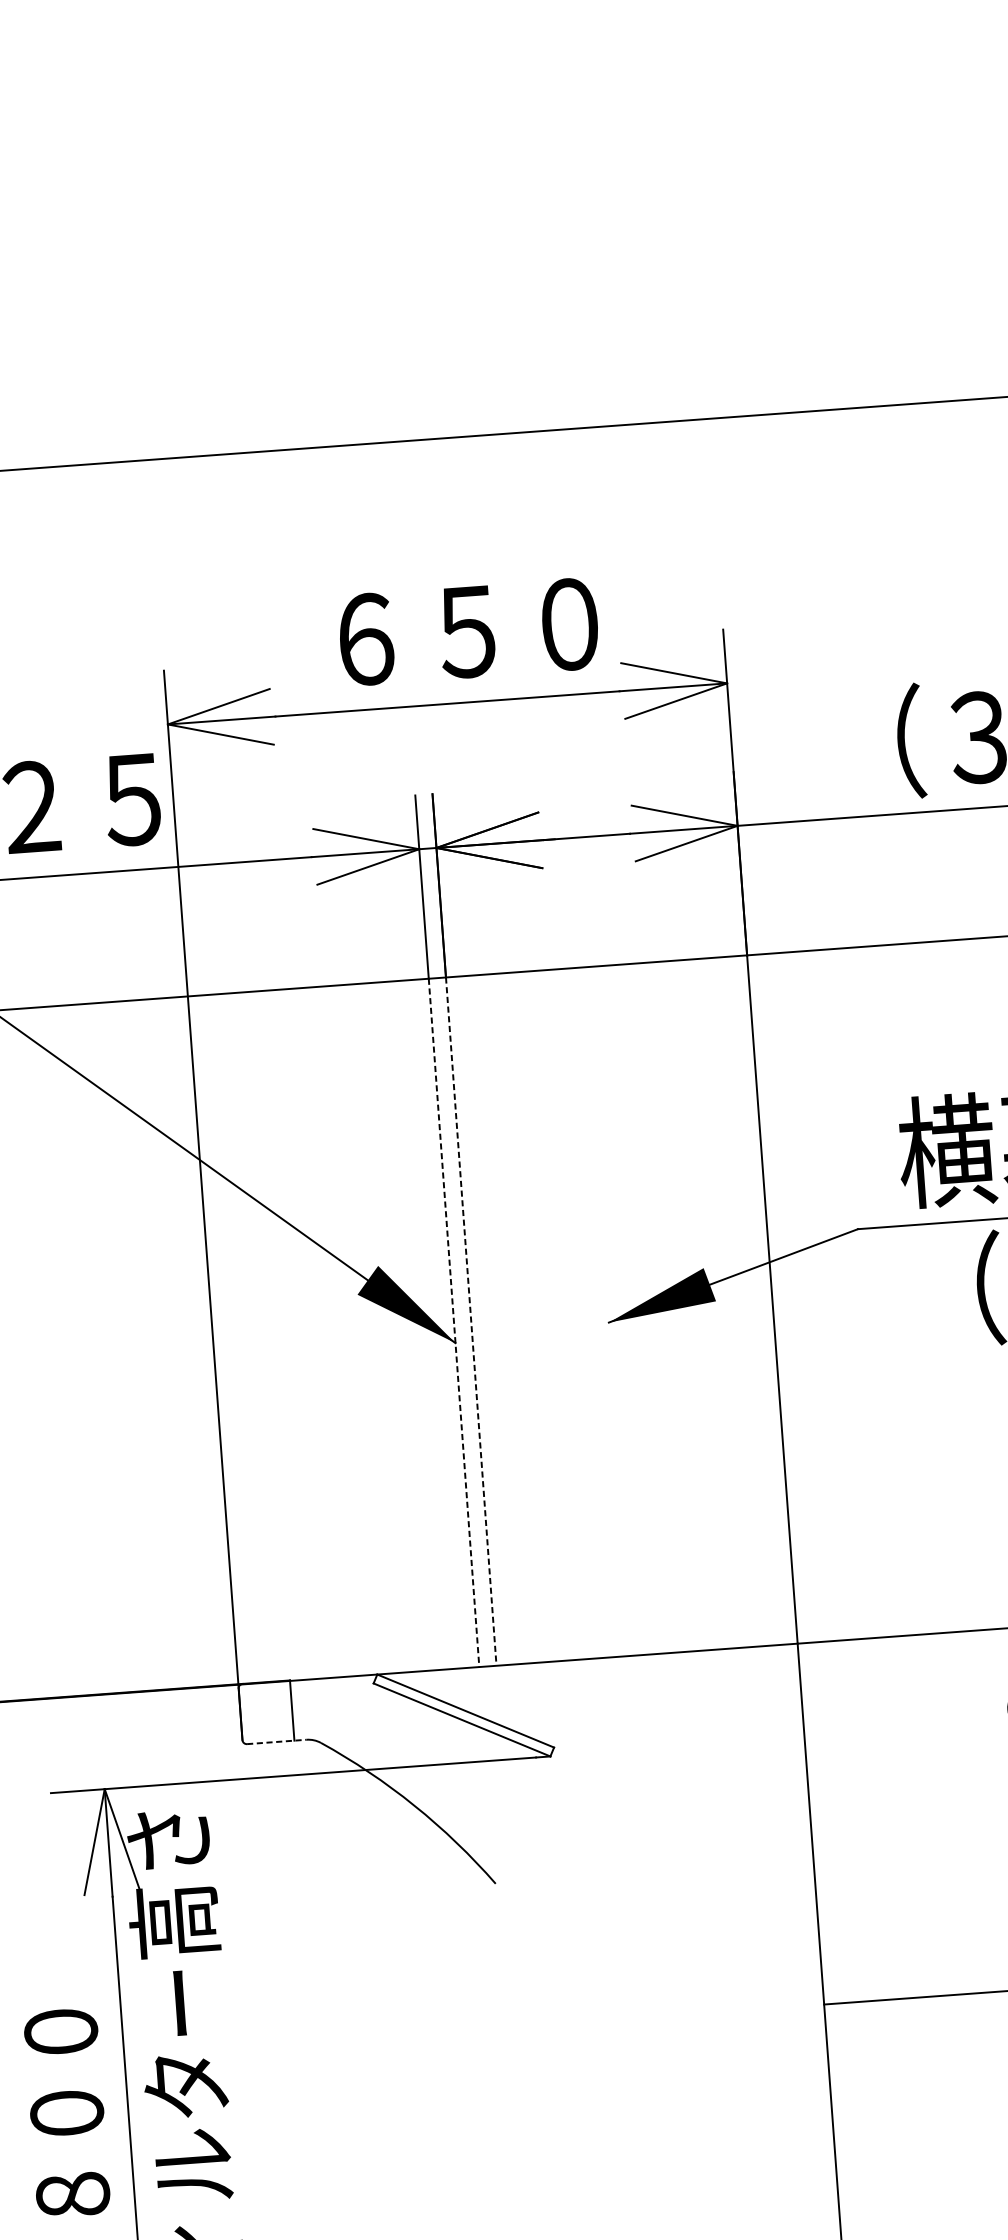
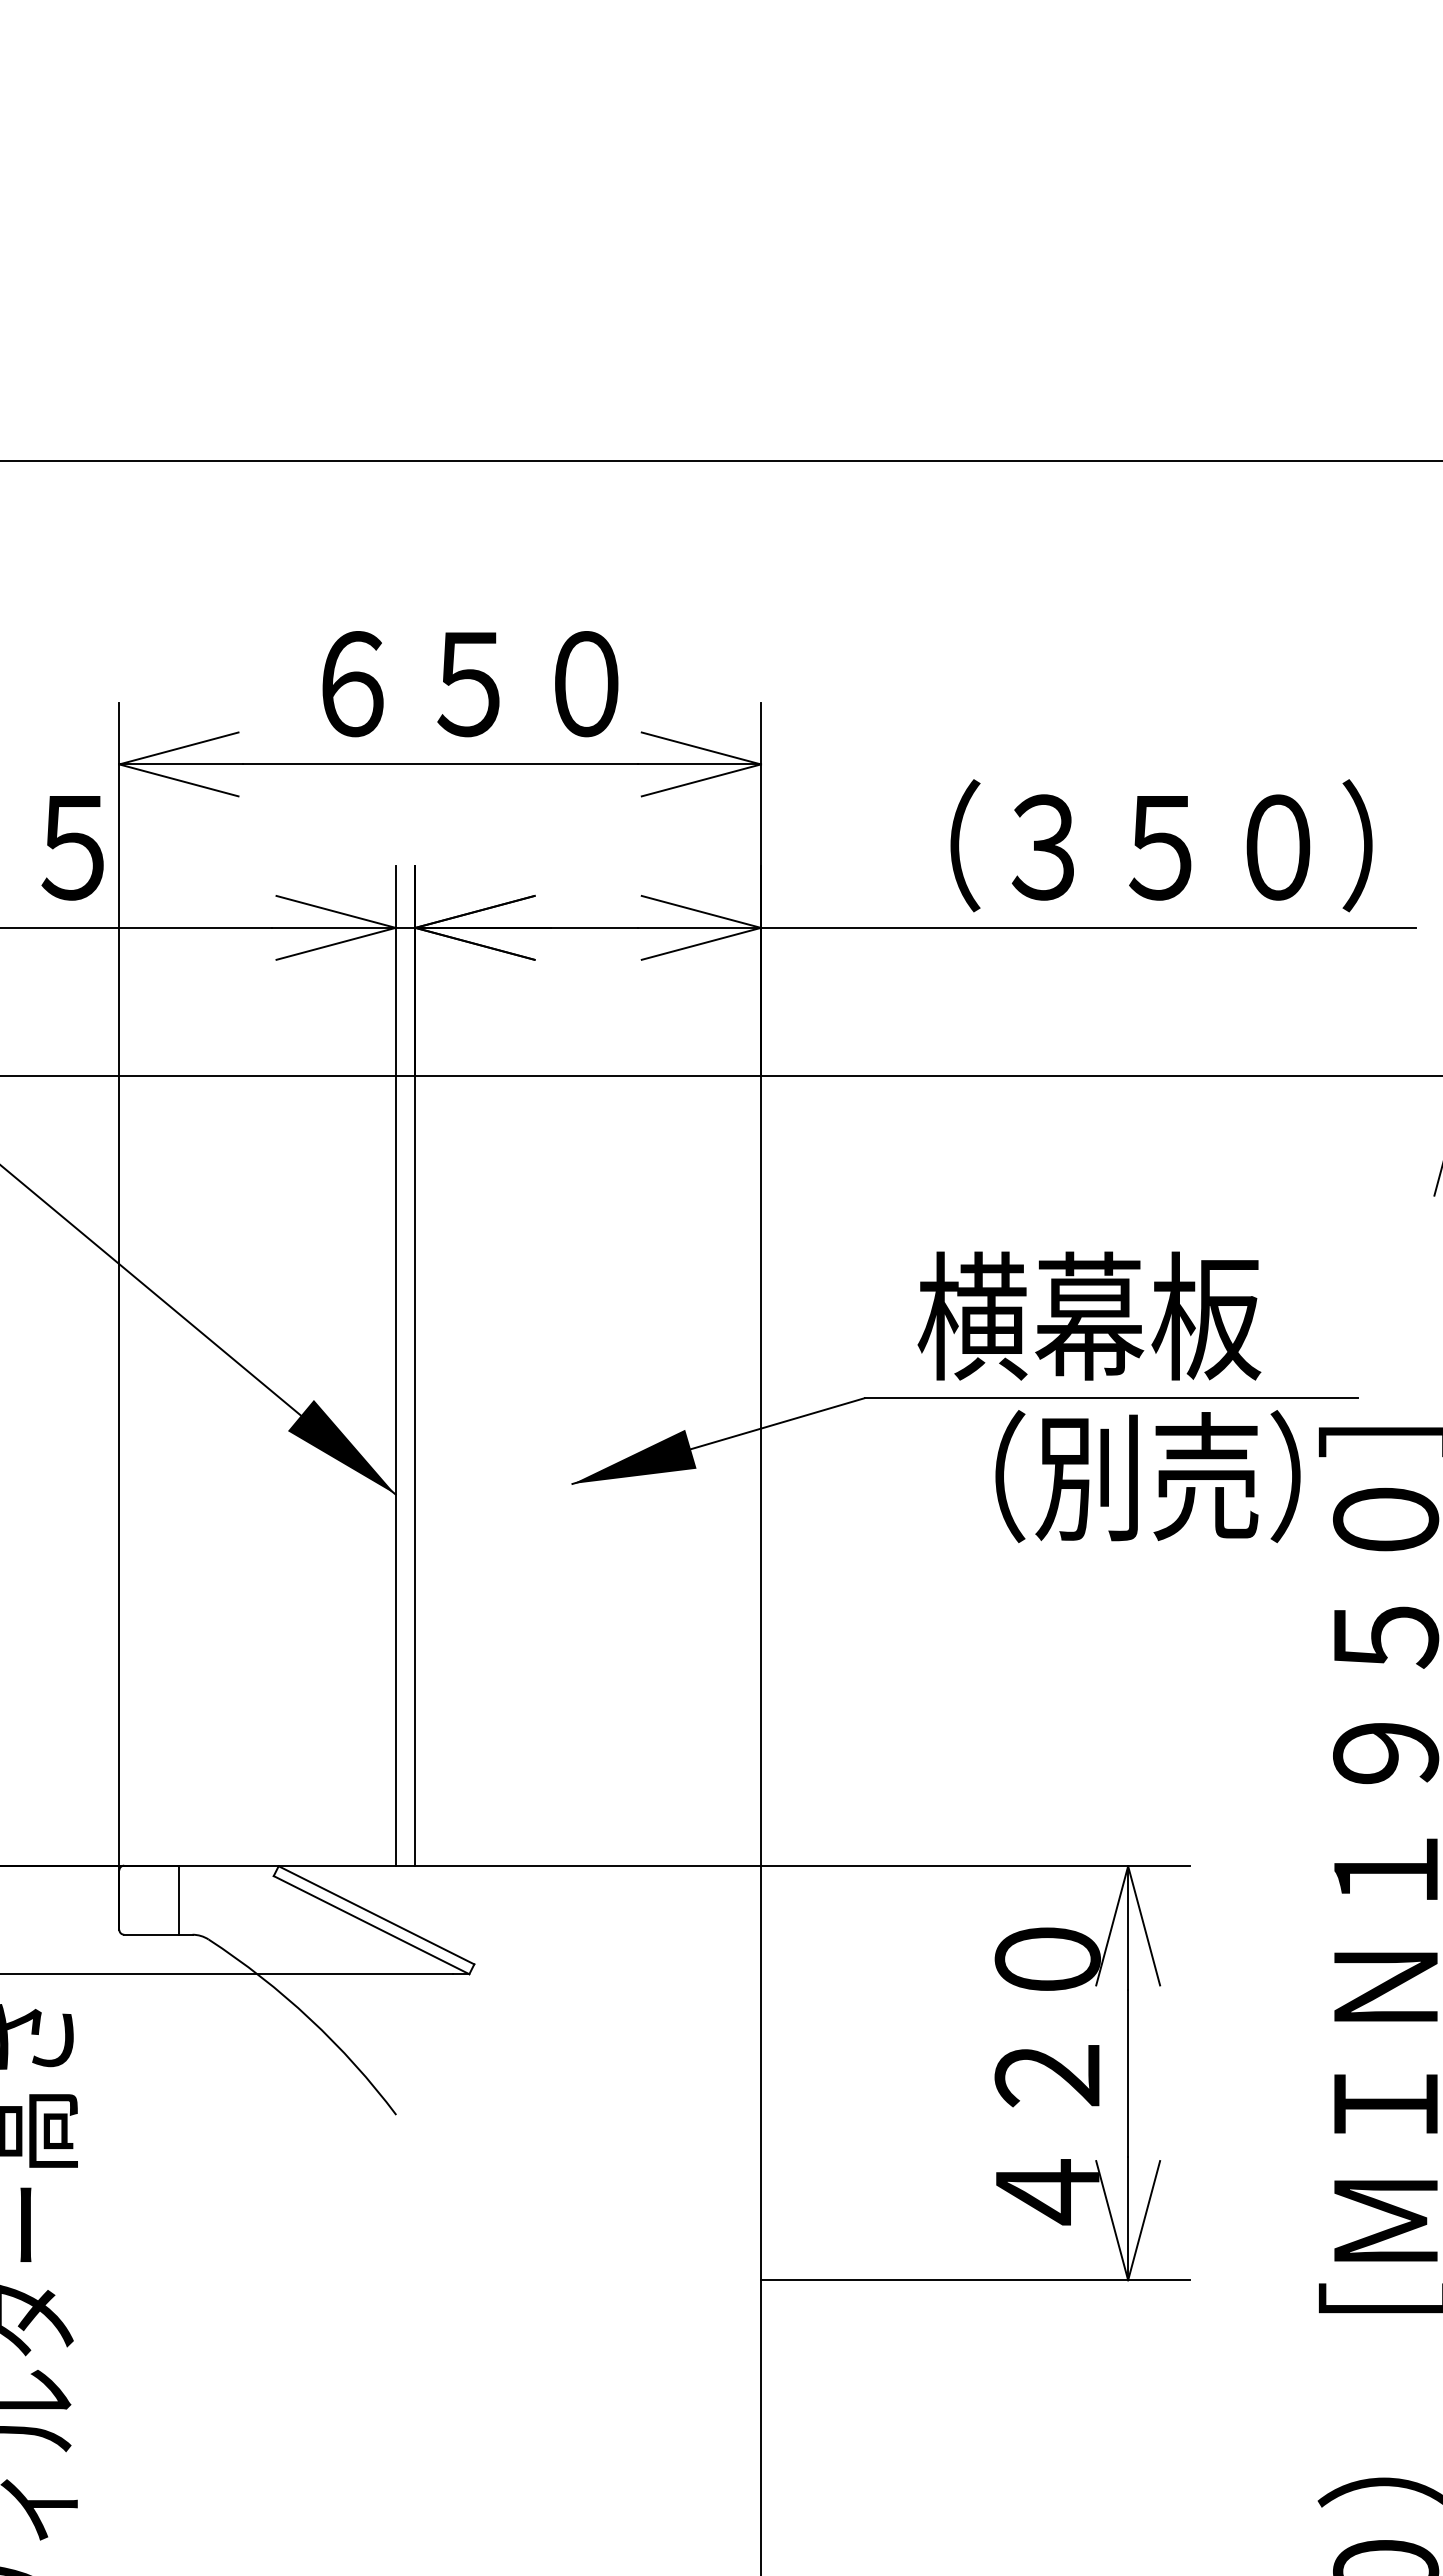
line: (471, 1321) -> (415, 1471), dashed -> solid
line: (453, 1323) -> (395, 1471), dashed -> solid
line: (276, 1741) -> (158, 1934), dashed -> solid

